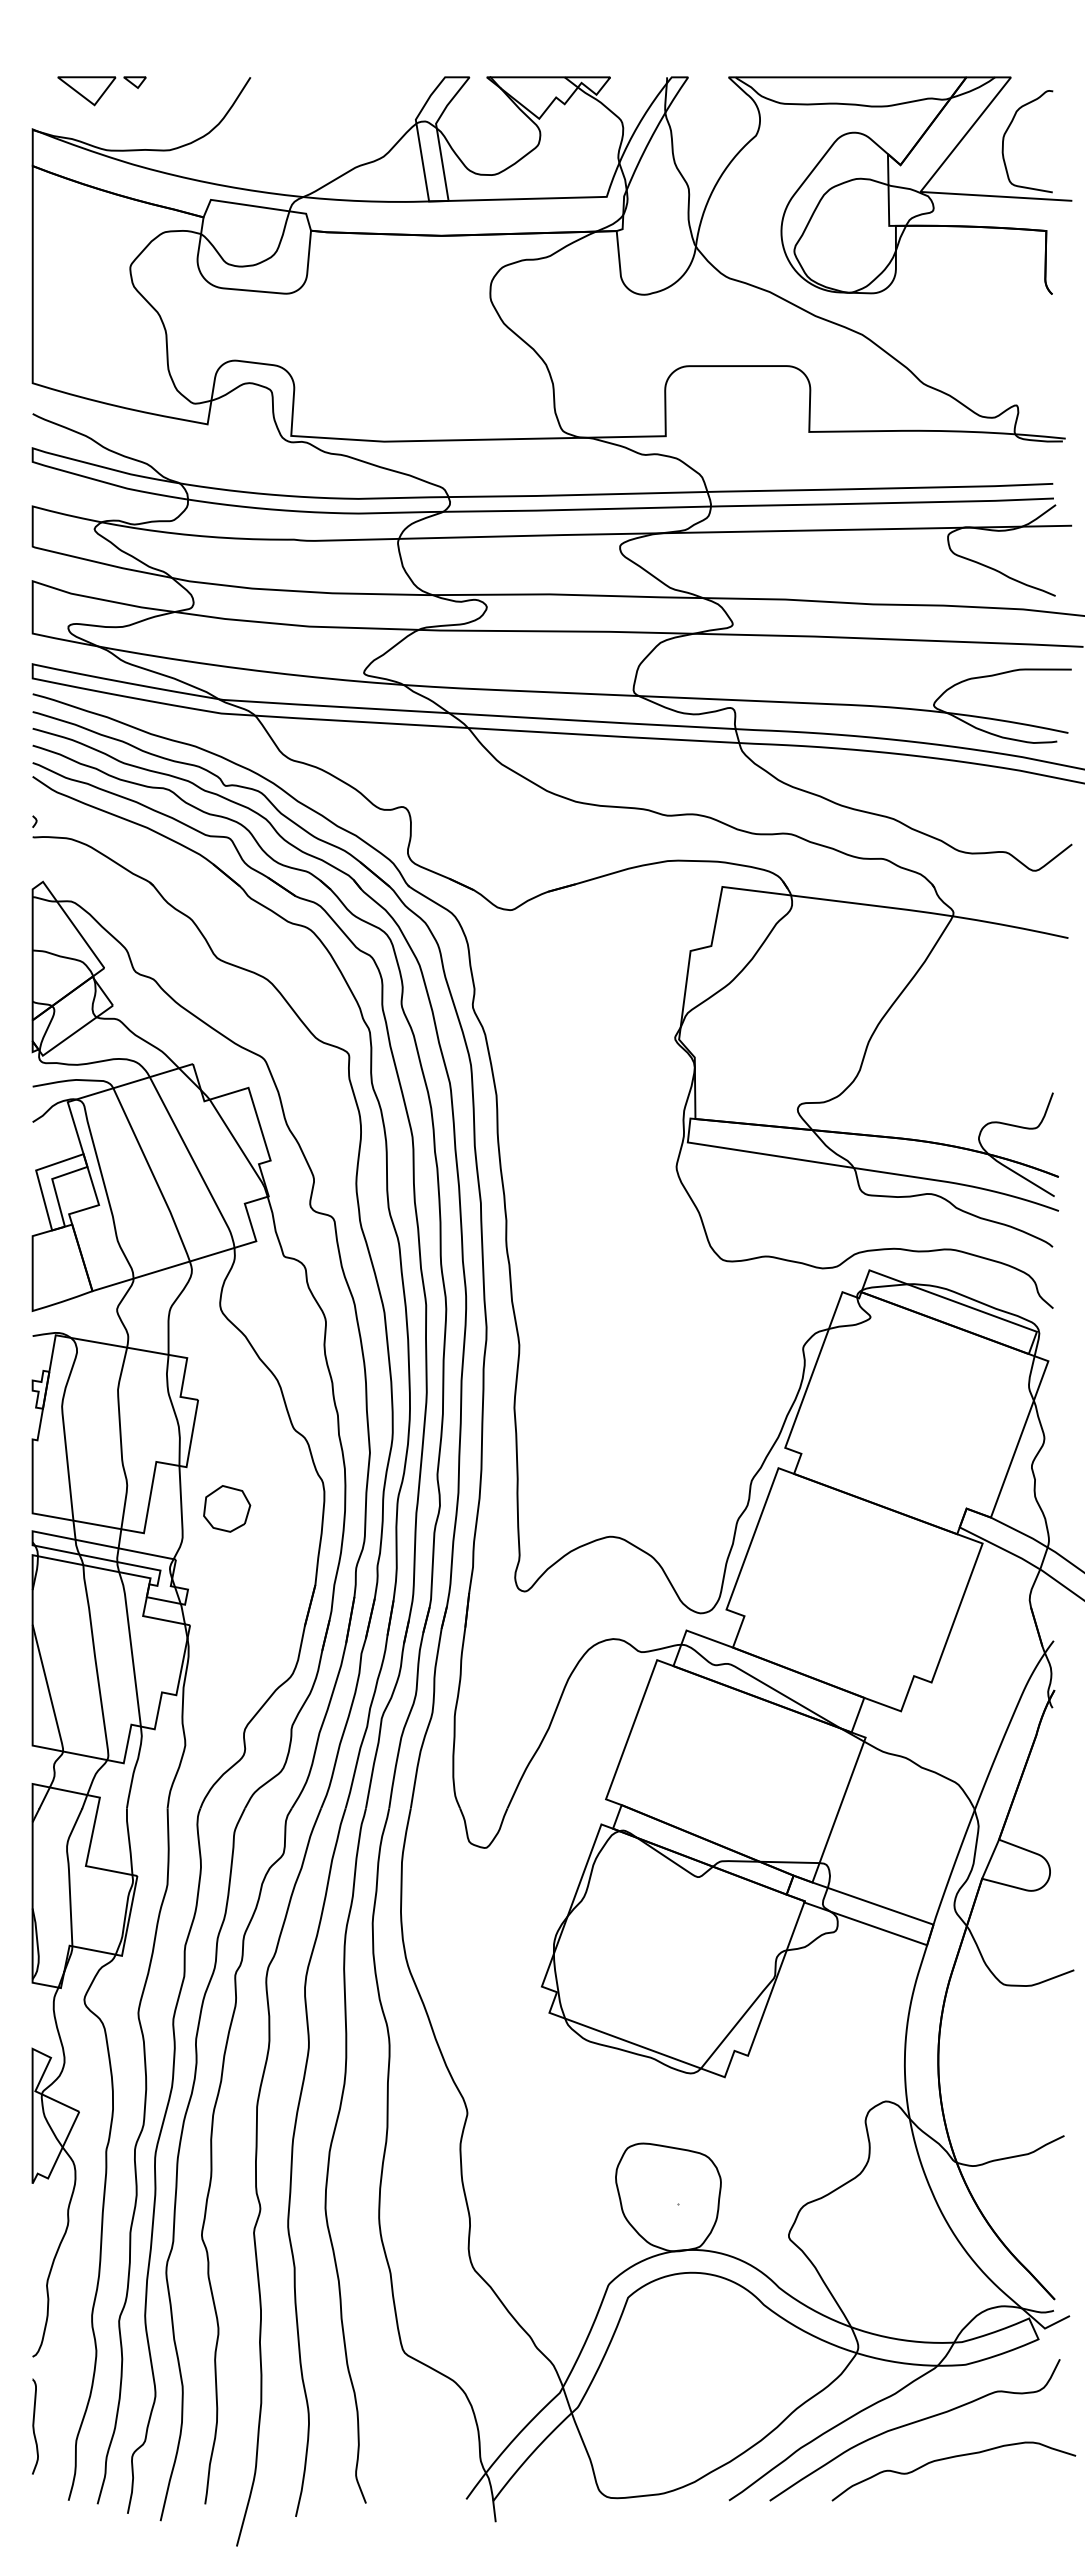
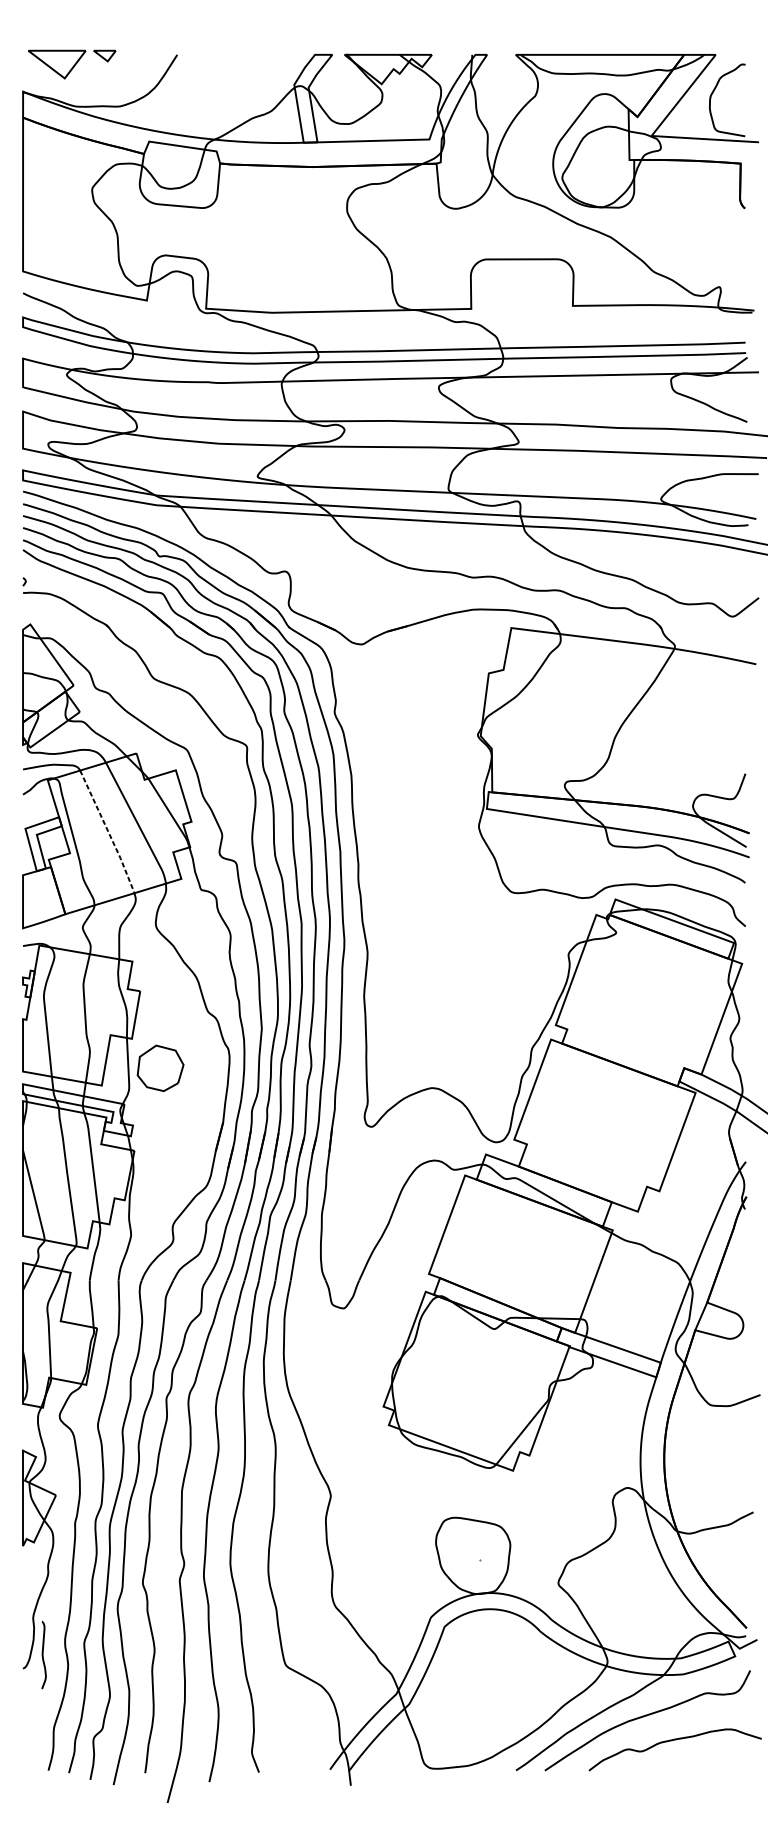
part: (101, 91) -> (71, 64), size x1.4
line: (153, 1176) -> (108, 833), solid -> dashed
part: (227, 1508) -> (160, 1068), size x1.4
curve: (34, 2426) -> (43, 1655), moved

